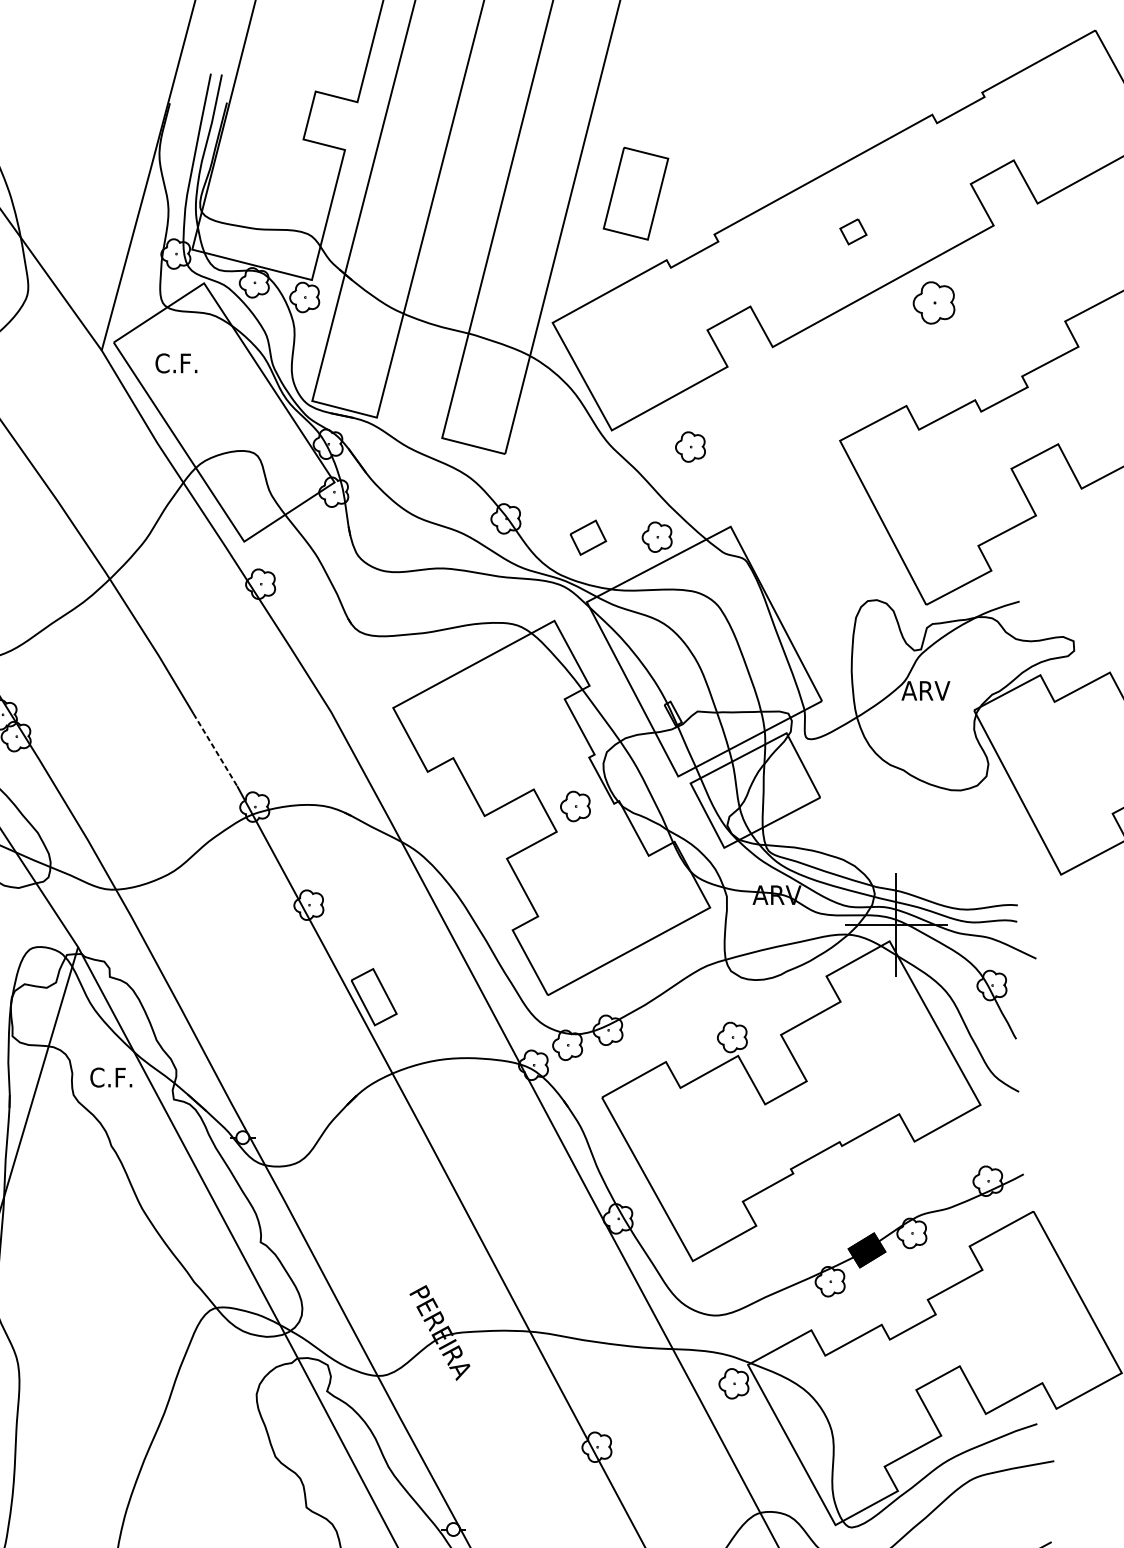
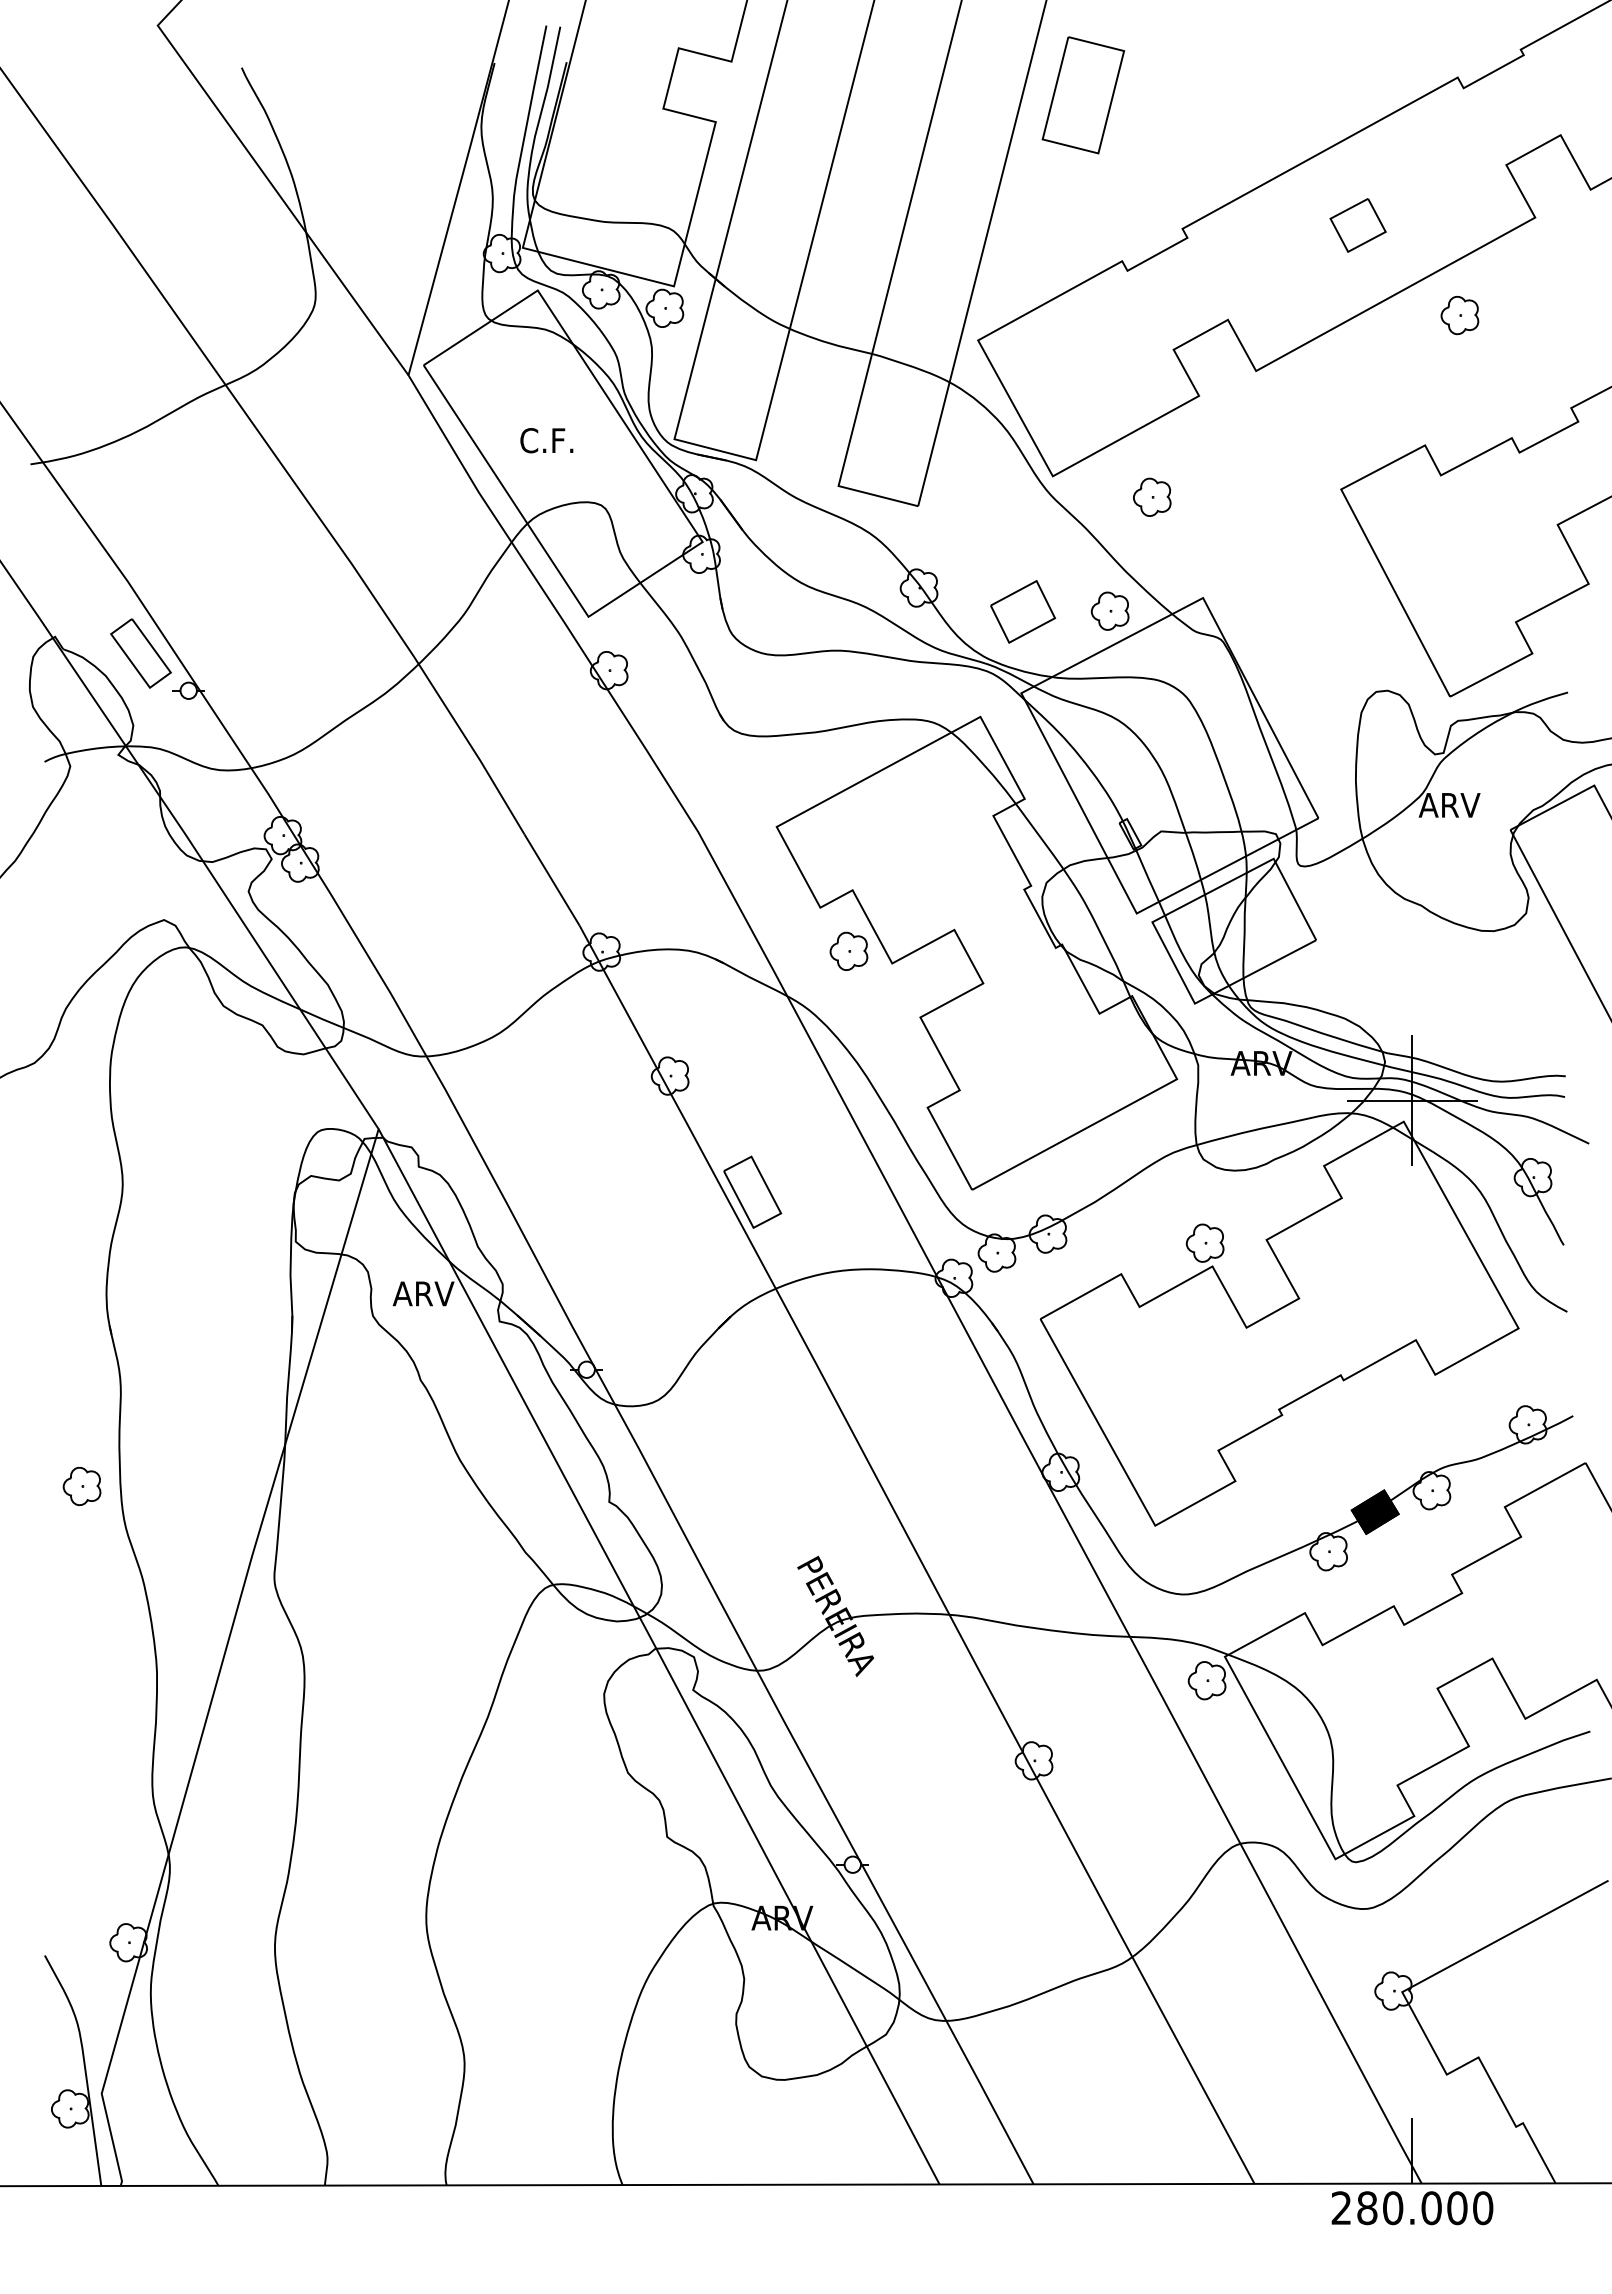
part: (636, 193) -> (1083, 95), moved
part: (852, 231) -> (1357, 225), size x1.67
part: (933, 303) -> (1459, 315), size x0.71
text: (176, 363) -> (546, 440), moved
part: (588, 537) -> (1023, 611), size x1.43
line: (215, 750) -> (552, 880), dashed -> solid
part: (575, 805) -> (848, 950), moved
text: (113, 1077) -> (423, 1293), C.F. -> ARV

